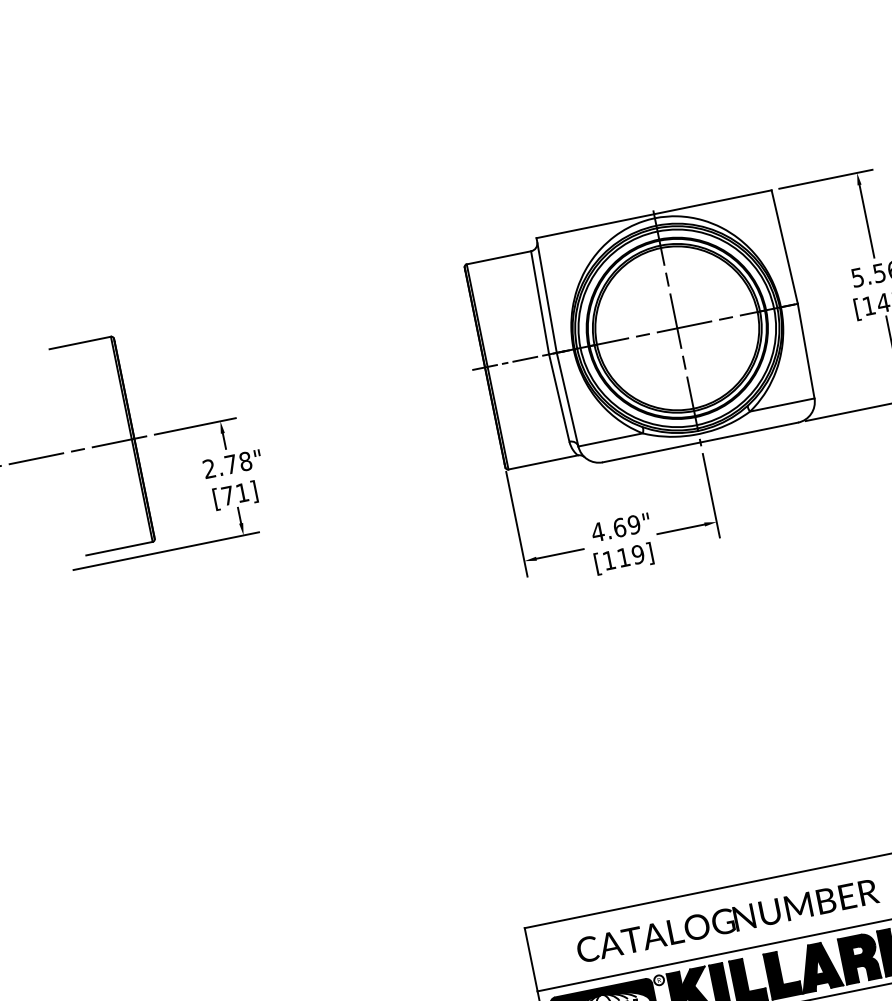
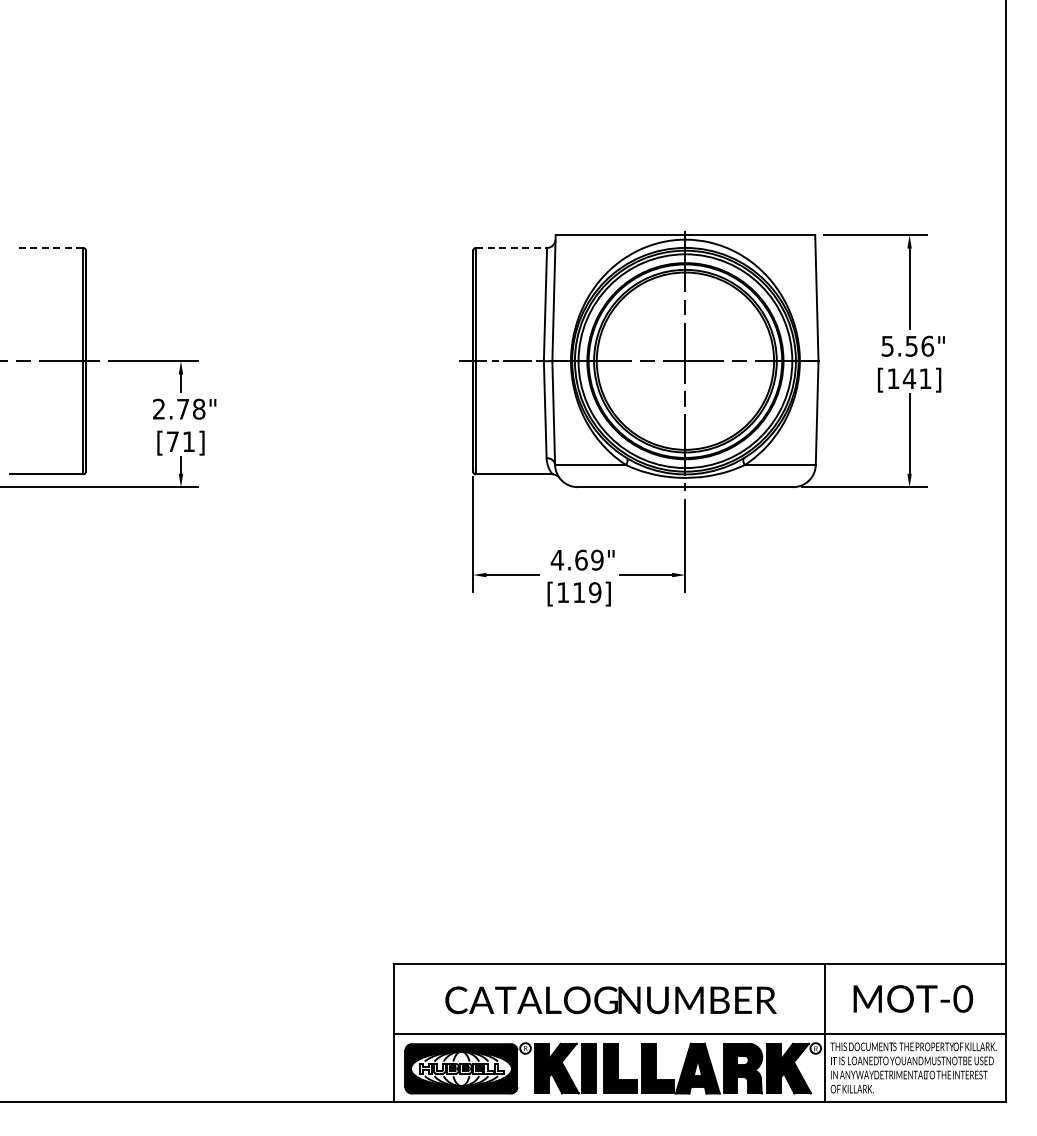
line: (498, 257) -> (511, 247), solid -> dashed
line: (80, 342) -> (49, 247), solid -> dashed

